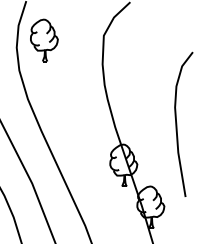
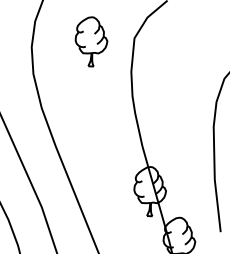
part: (44, 40) -> (91, 41), moved

